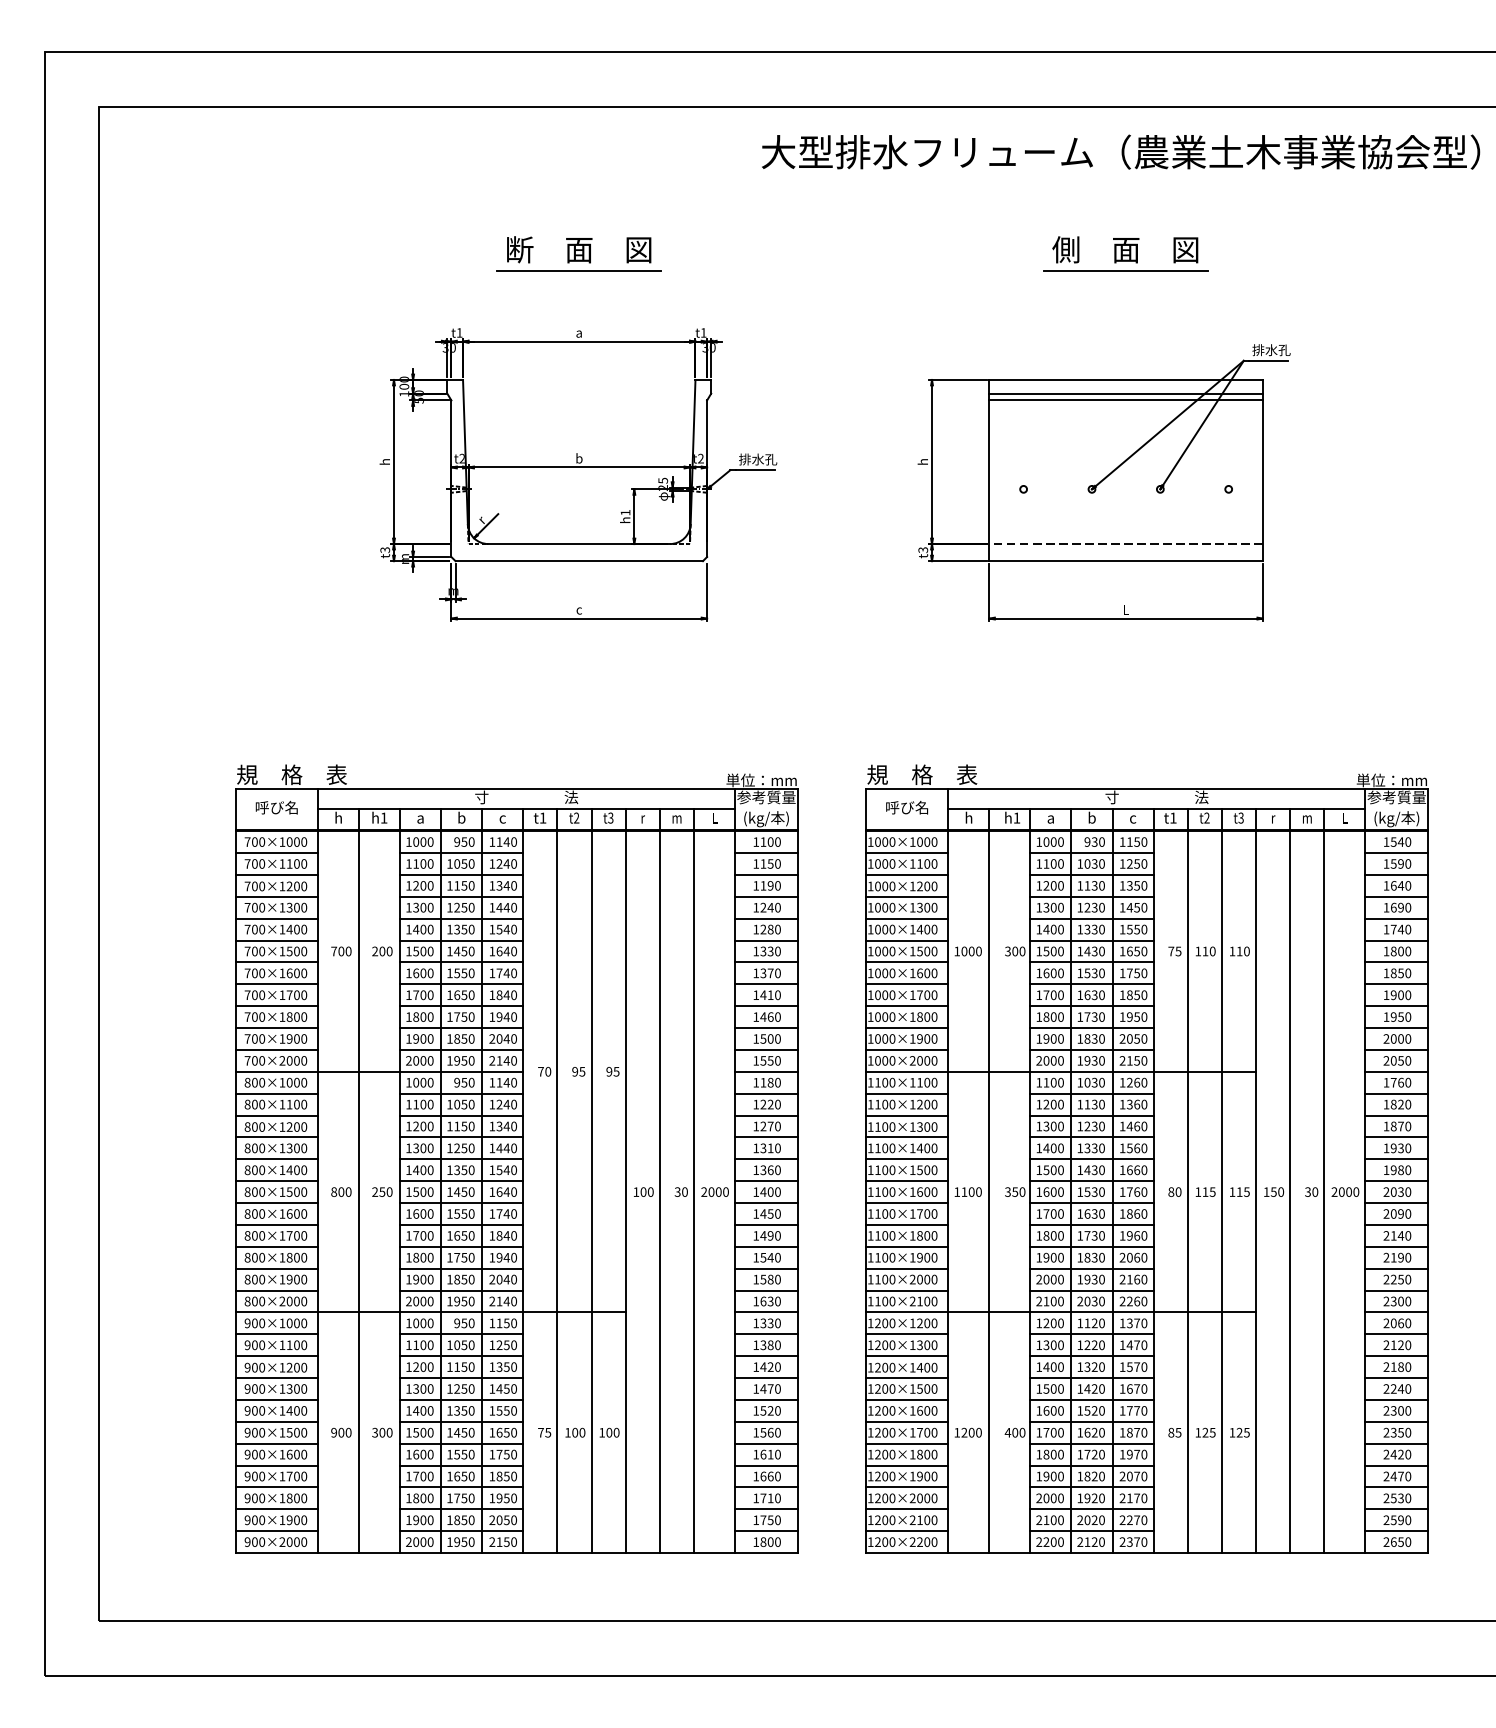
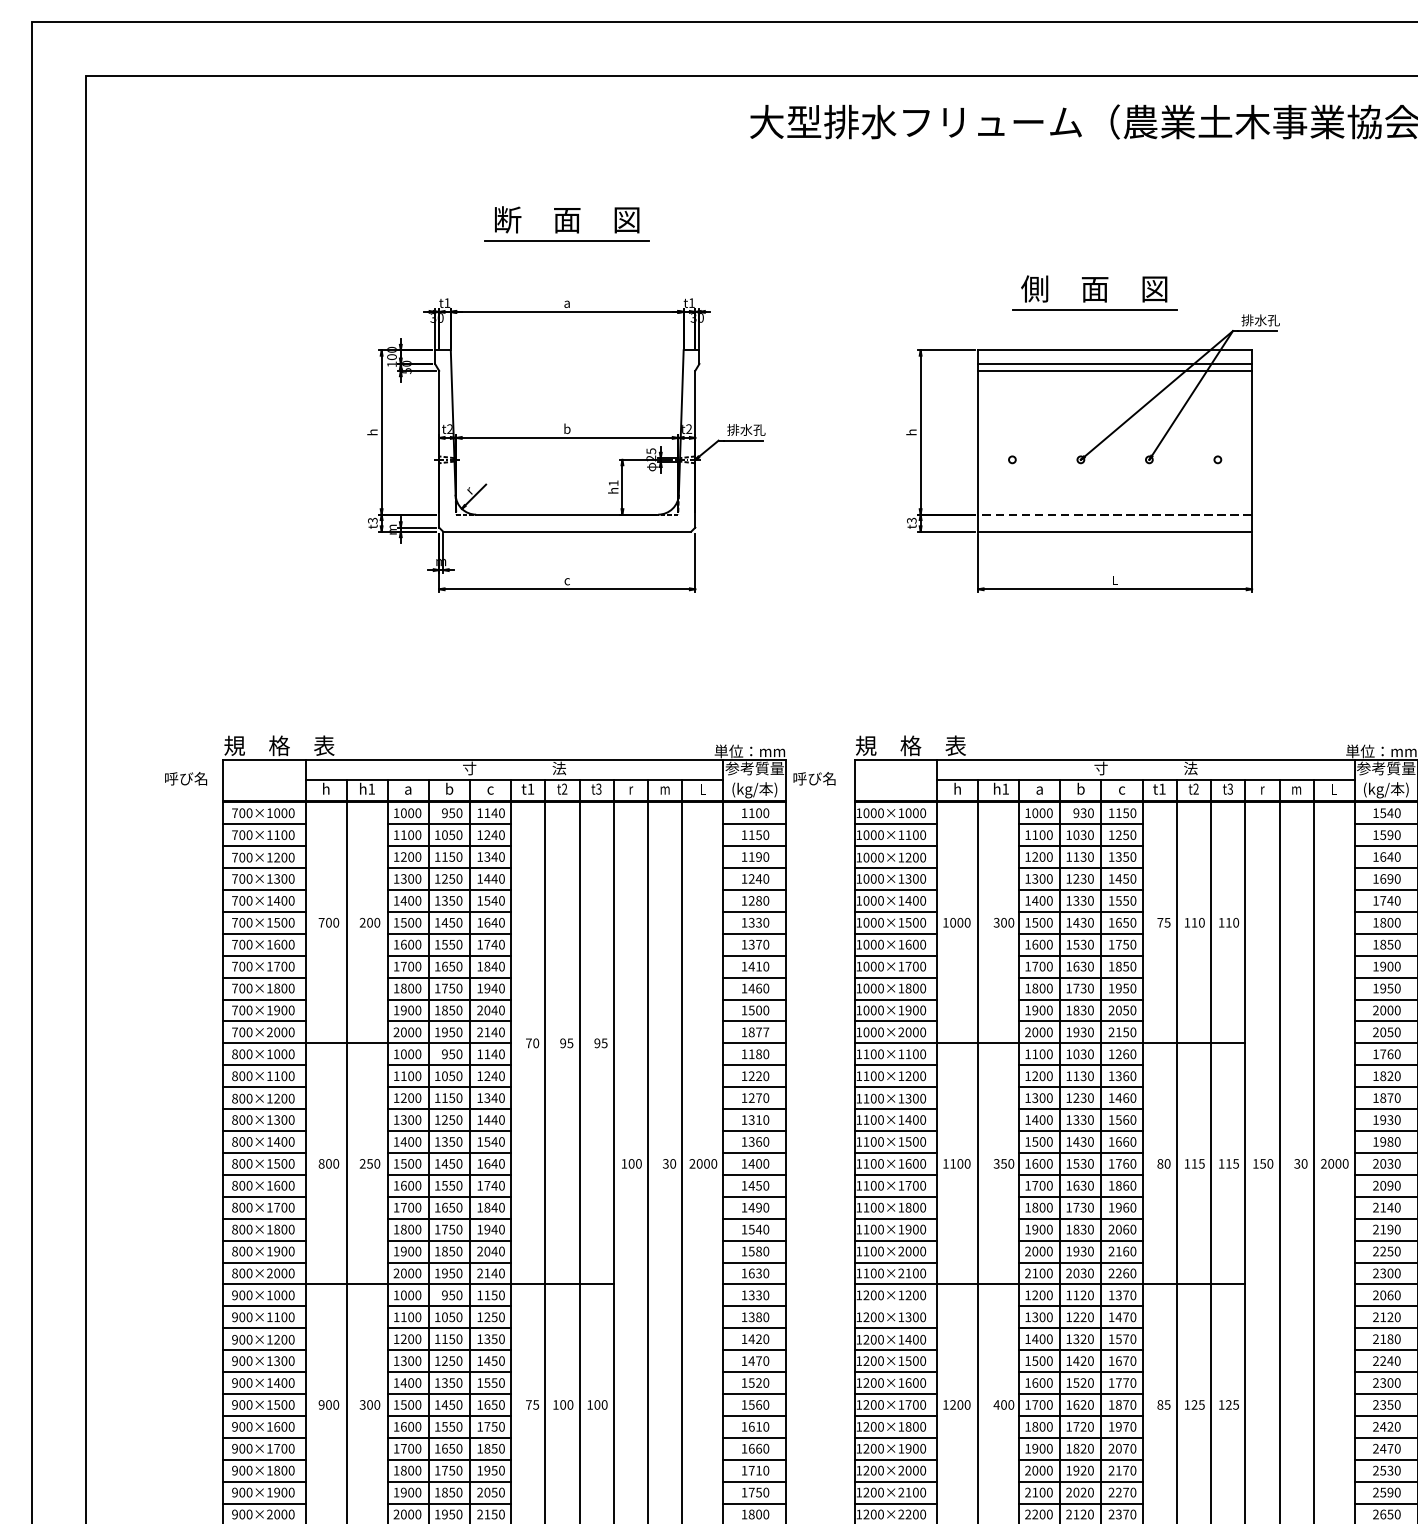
part: (1125, 253) -> (1094, 292), moved
text: (276, 807) -> (185, 778), moved
text: (907, 807) -> (814, 778), moved
text: (770, 1060) -> (758, 1032), 1550 -> 1877
line: (907, 1334) -> (896, 1306), removed

